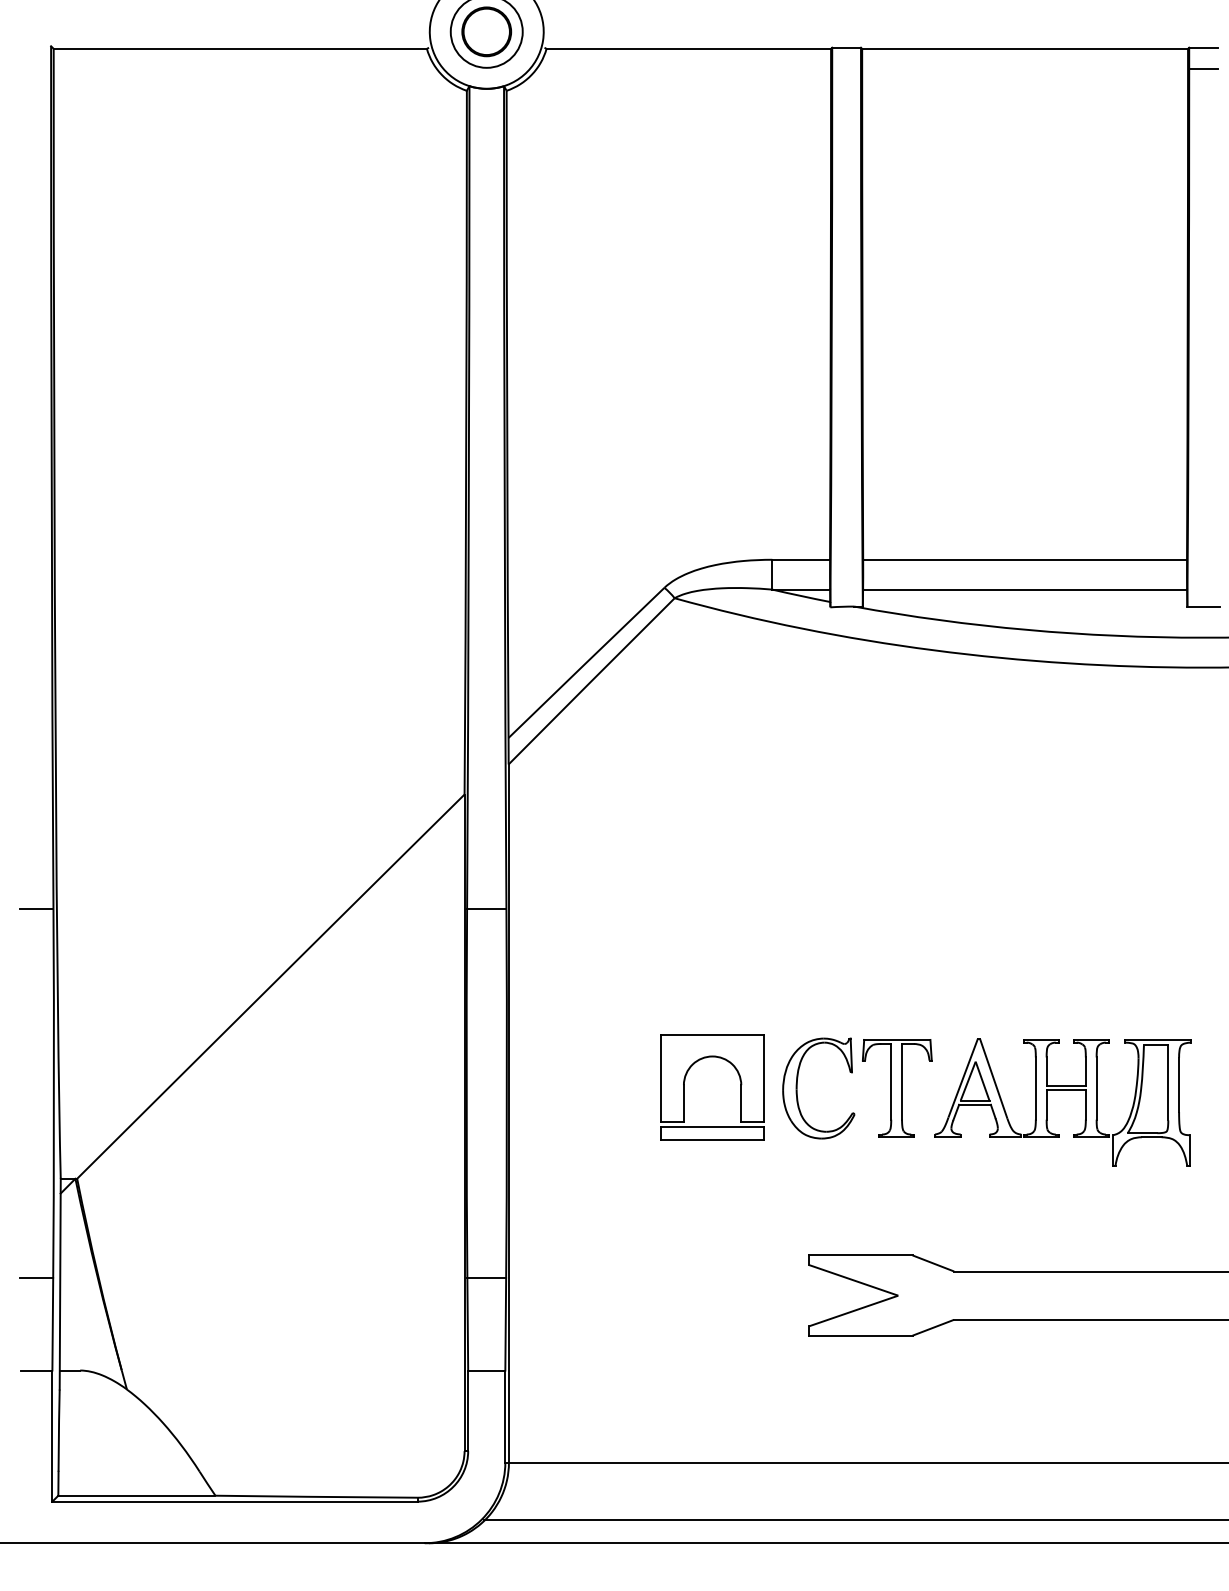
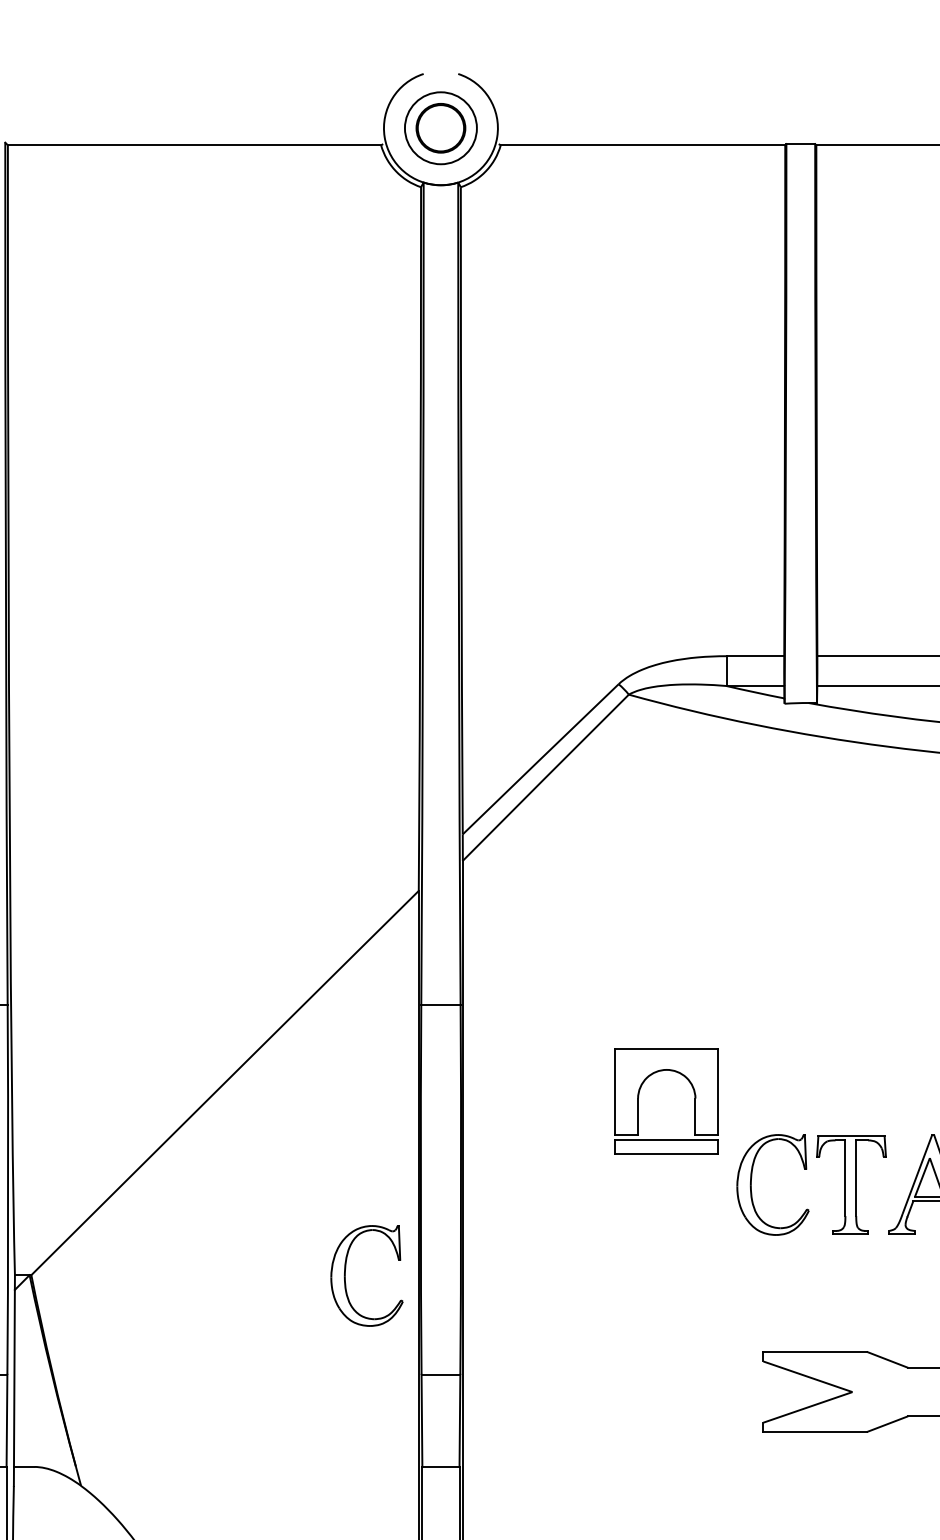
part: (685, 1081) -> (639, 1094), moved
part: (391, 1179) -> (345, 1275), added

